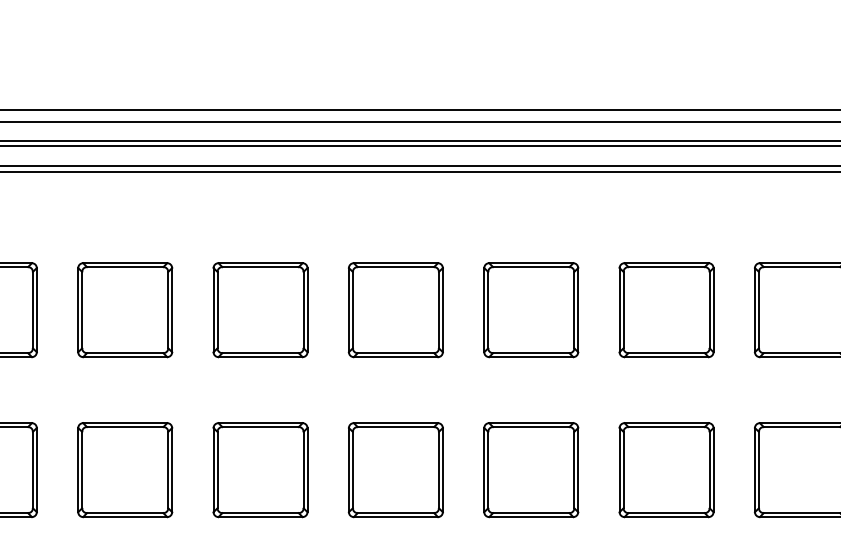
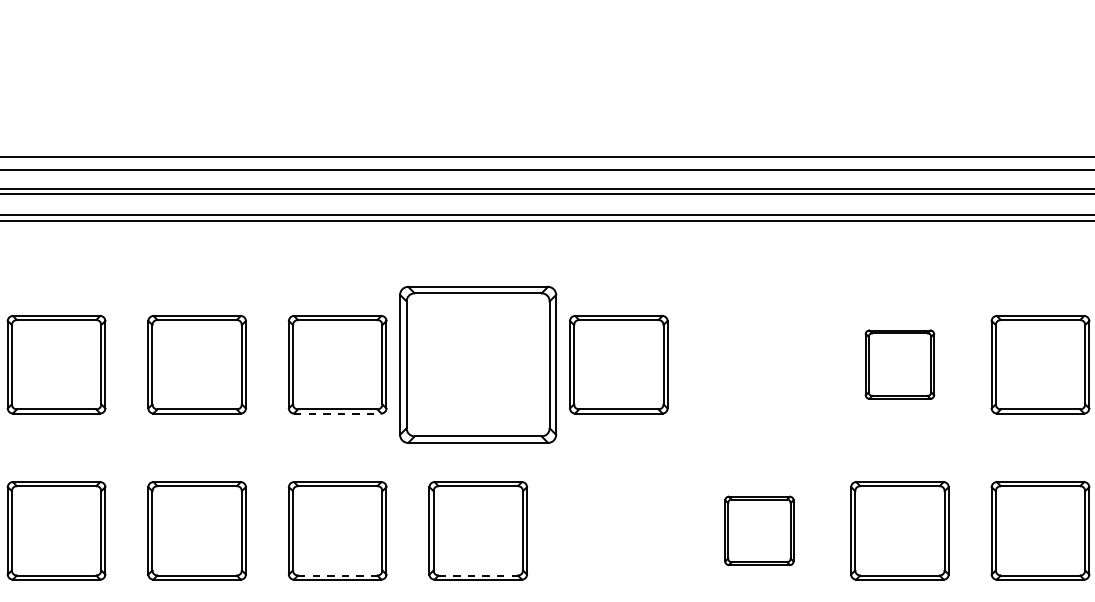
part: (260, 309) -> (478, 364), size x1.6
part: (531, 309) -> (759, 364), removed
part: (666, 309) -> (899, 364), size x0.7
line: (125, 357) -> (337, 413), solid -> dashed
part: (395, 469) -> (618, 530), removed
part: (531, 469) -> (759, 530), size x0.7
line: (125, 513) -> (337, 575), solid -> dashed
line: (260, 513) -> (478, 575), solid -> dashed

